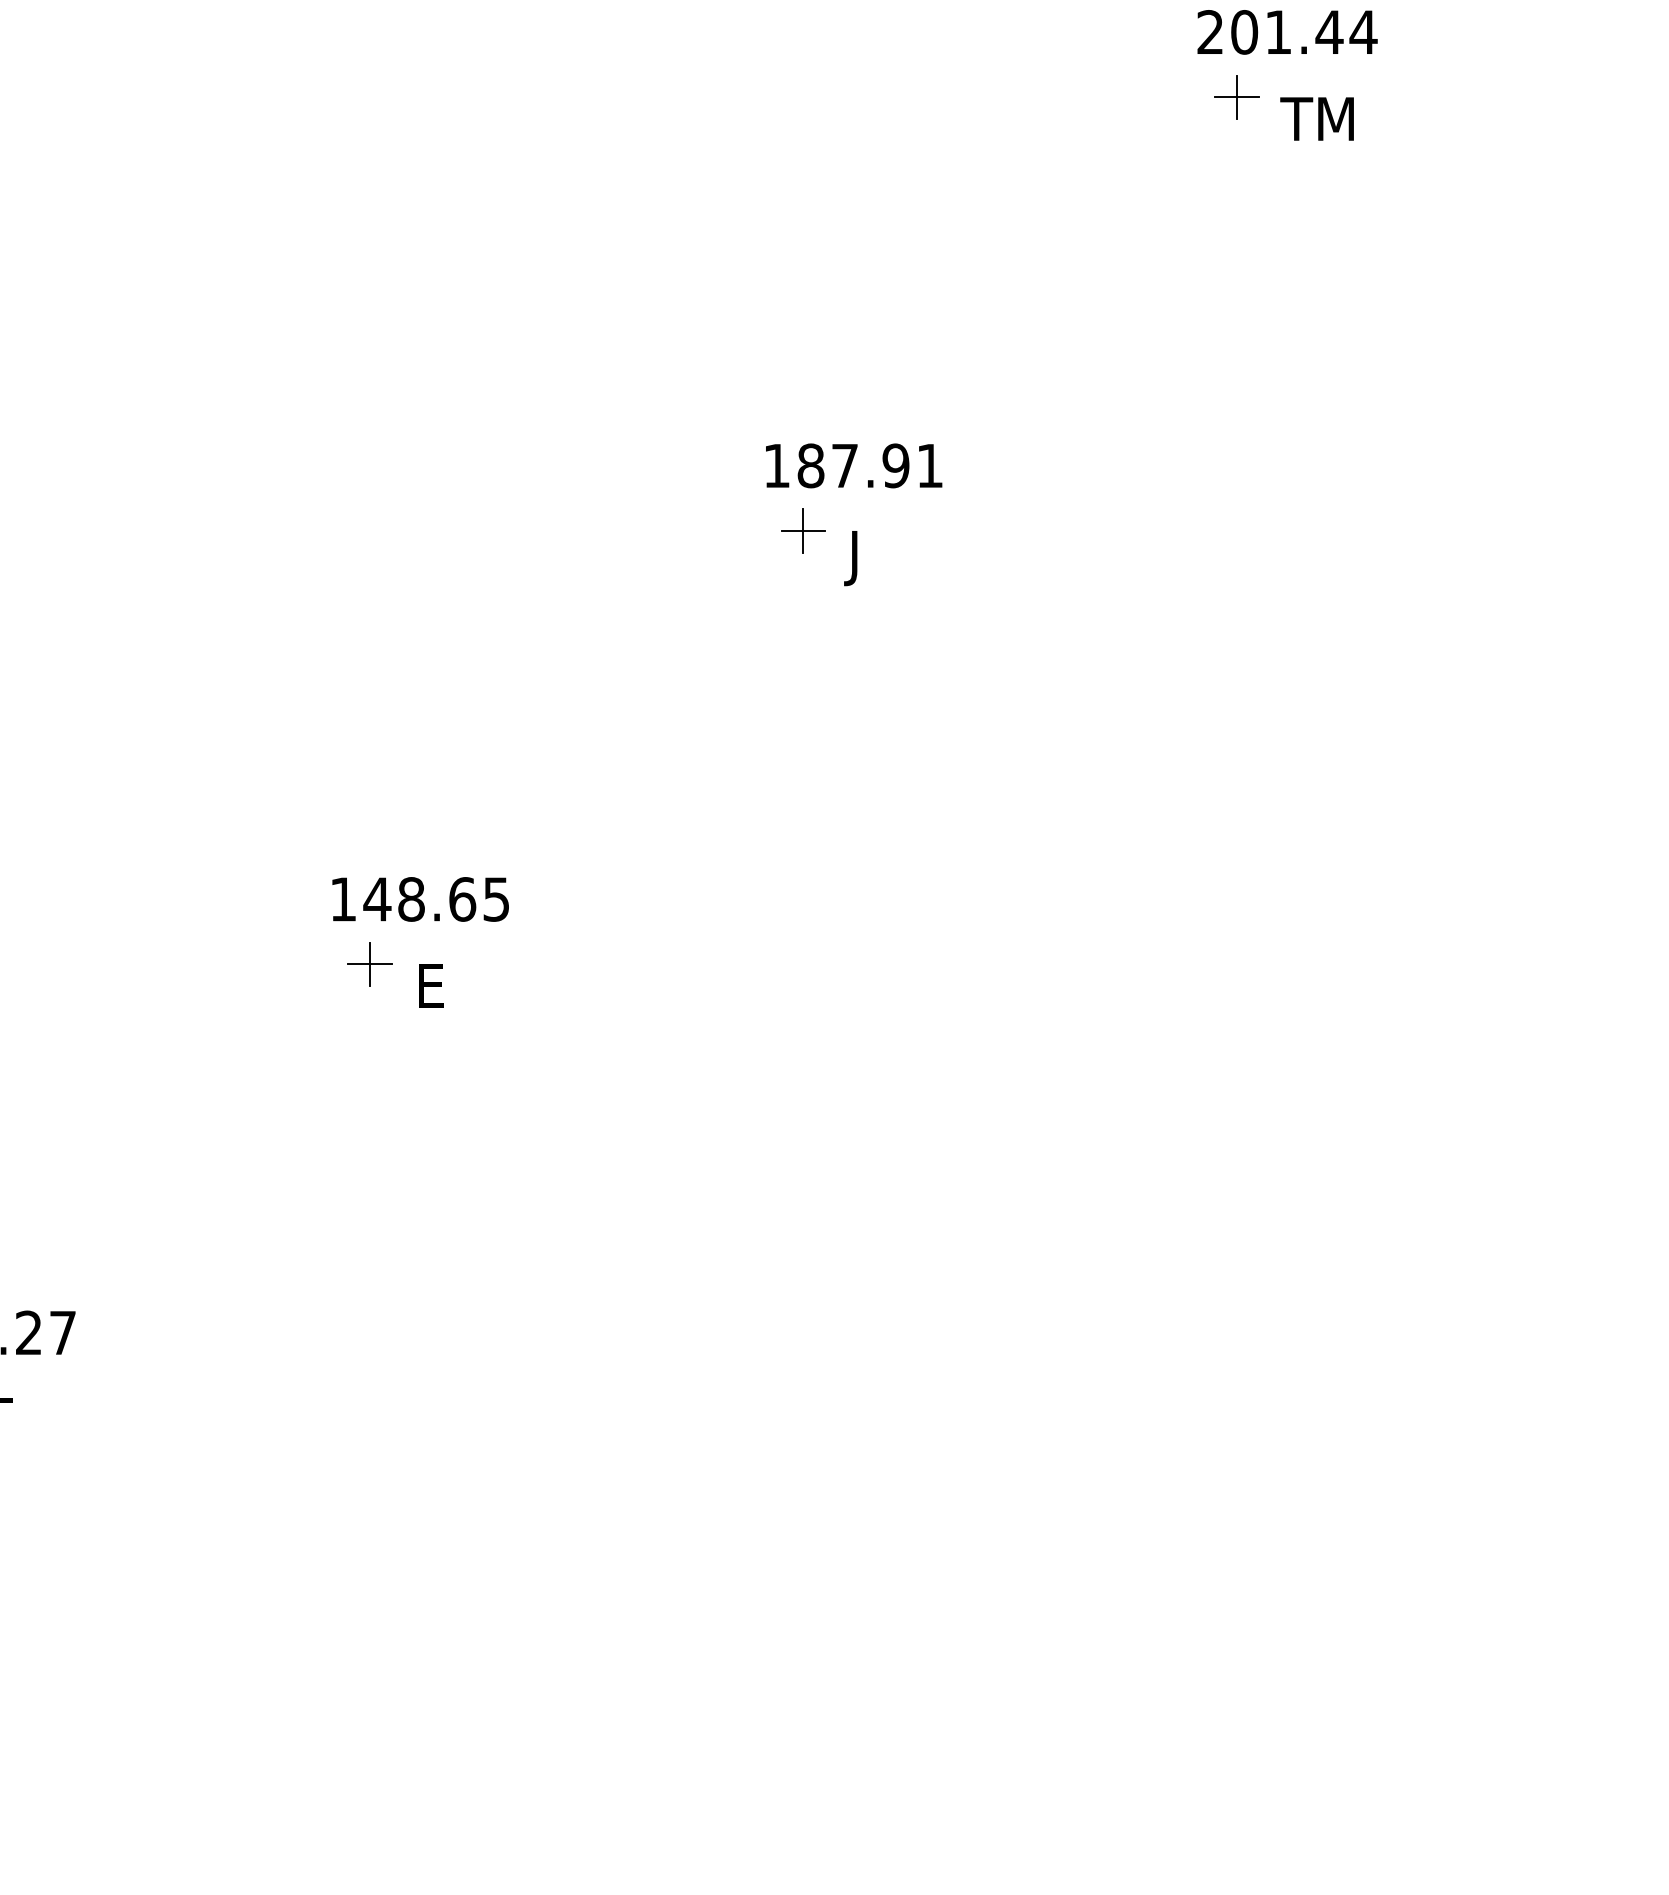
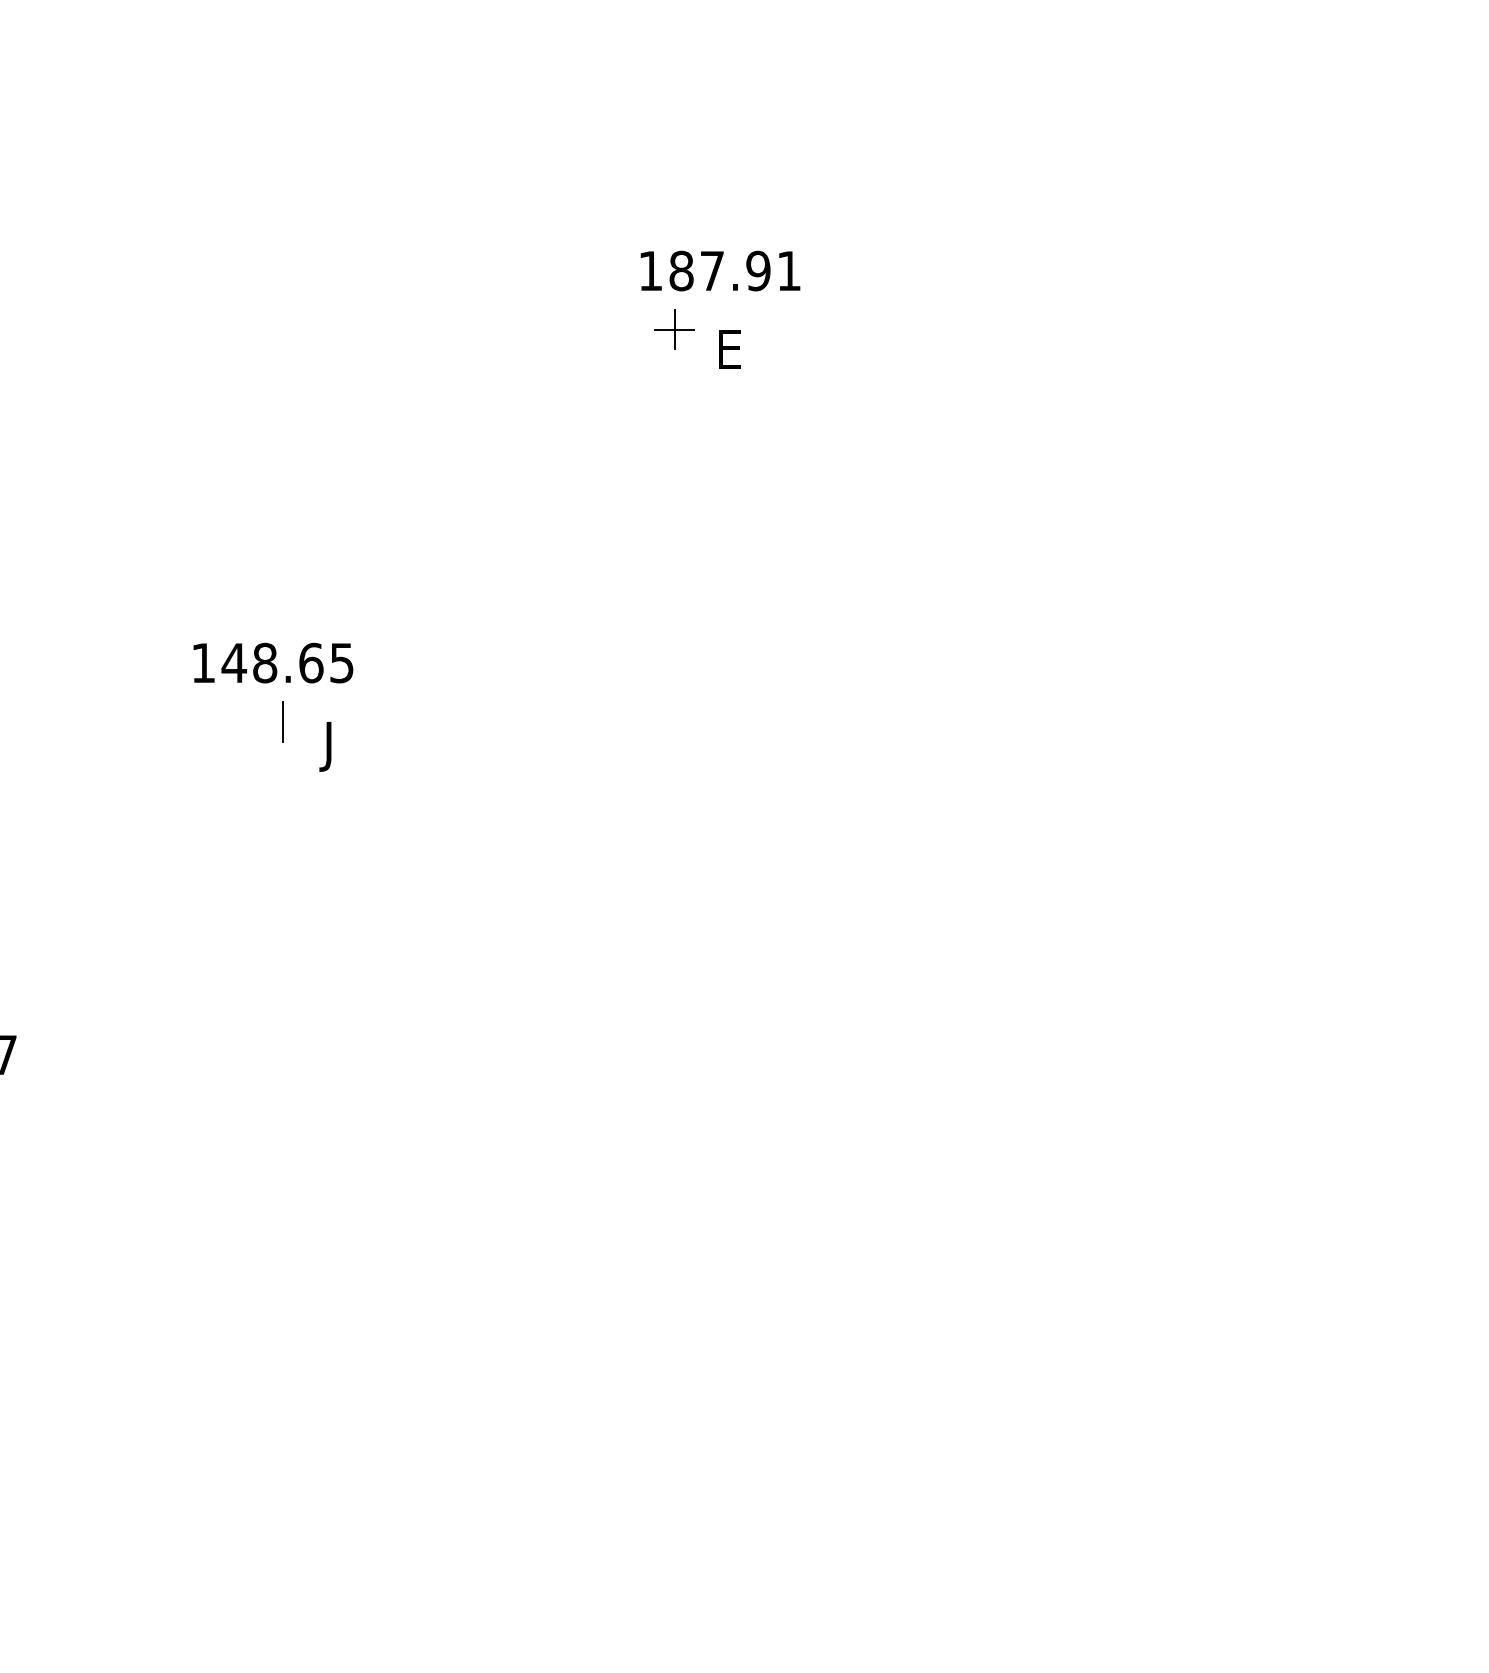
text: (860, 558) -> (726, 354), J -> E
text: (420, 899) -> (273, 663), moved
line: (369, 964) -> (282, 721), removed
text: (426, 991) -> (333, 746), E -> J

